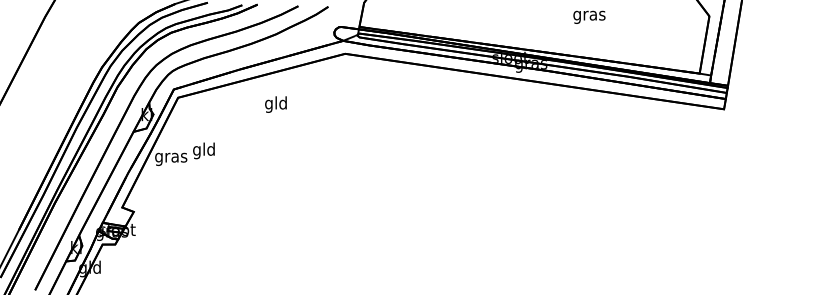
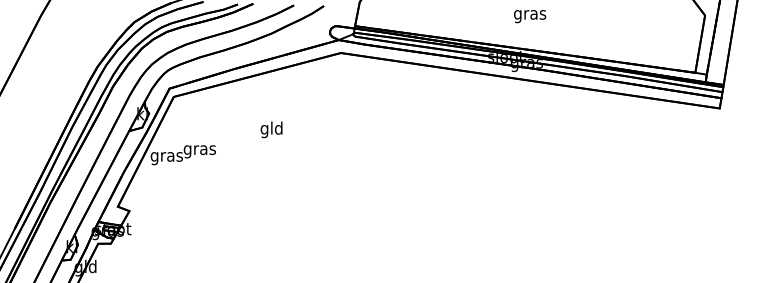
text: (589, 16) -> (530, 15), moved
text: (275, 104) -> (271, 129), moved
text: (204, 150) -> (200, 149), gld -> gras

